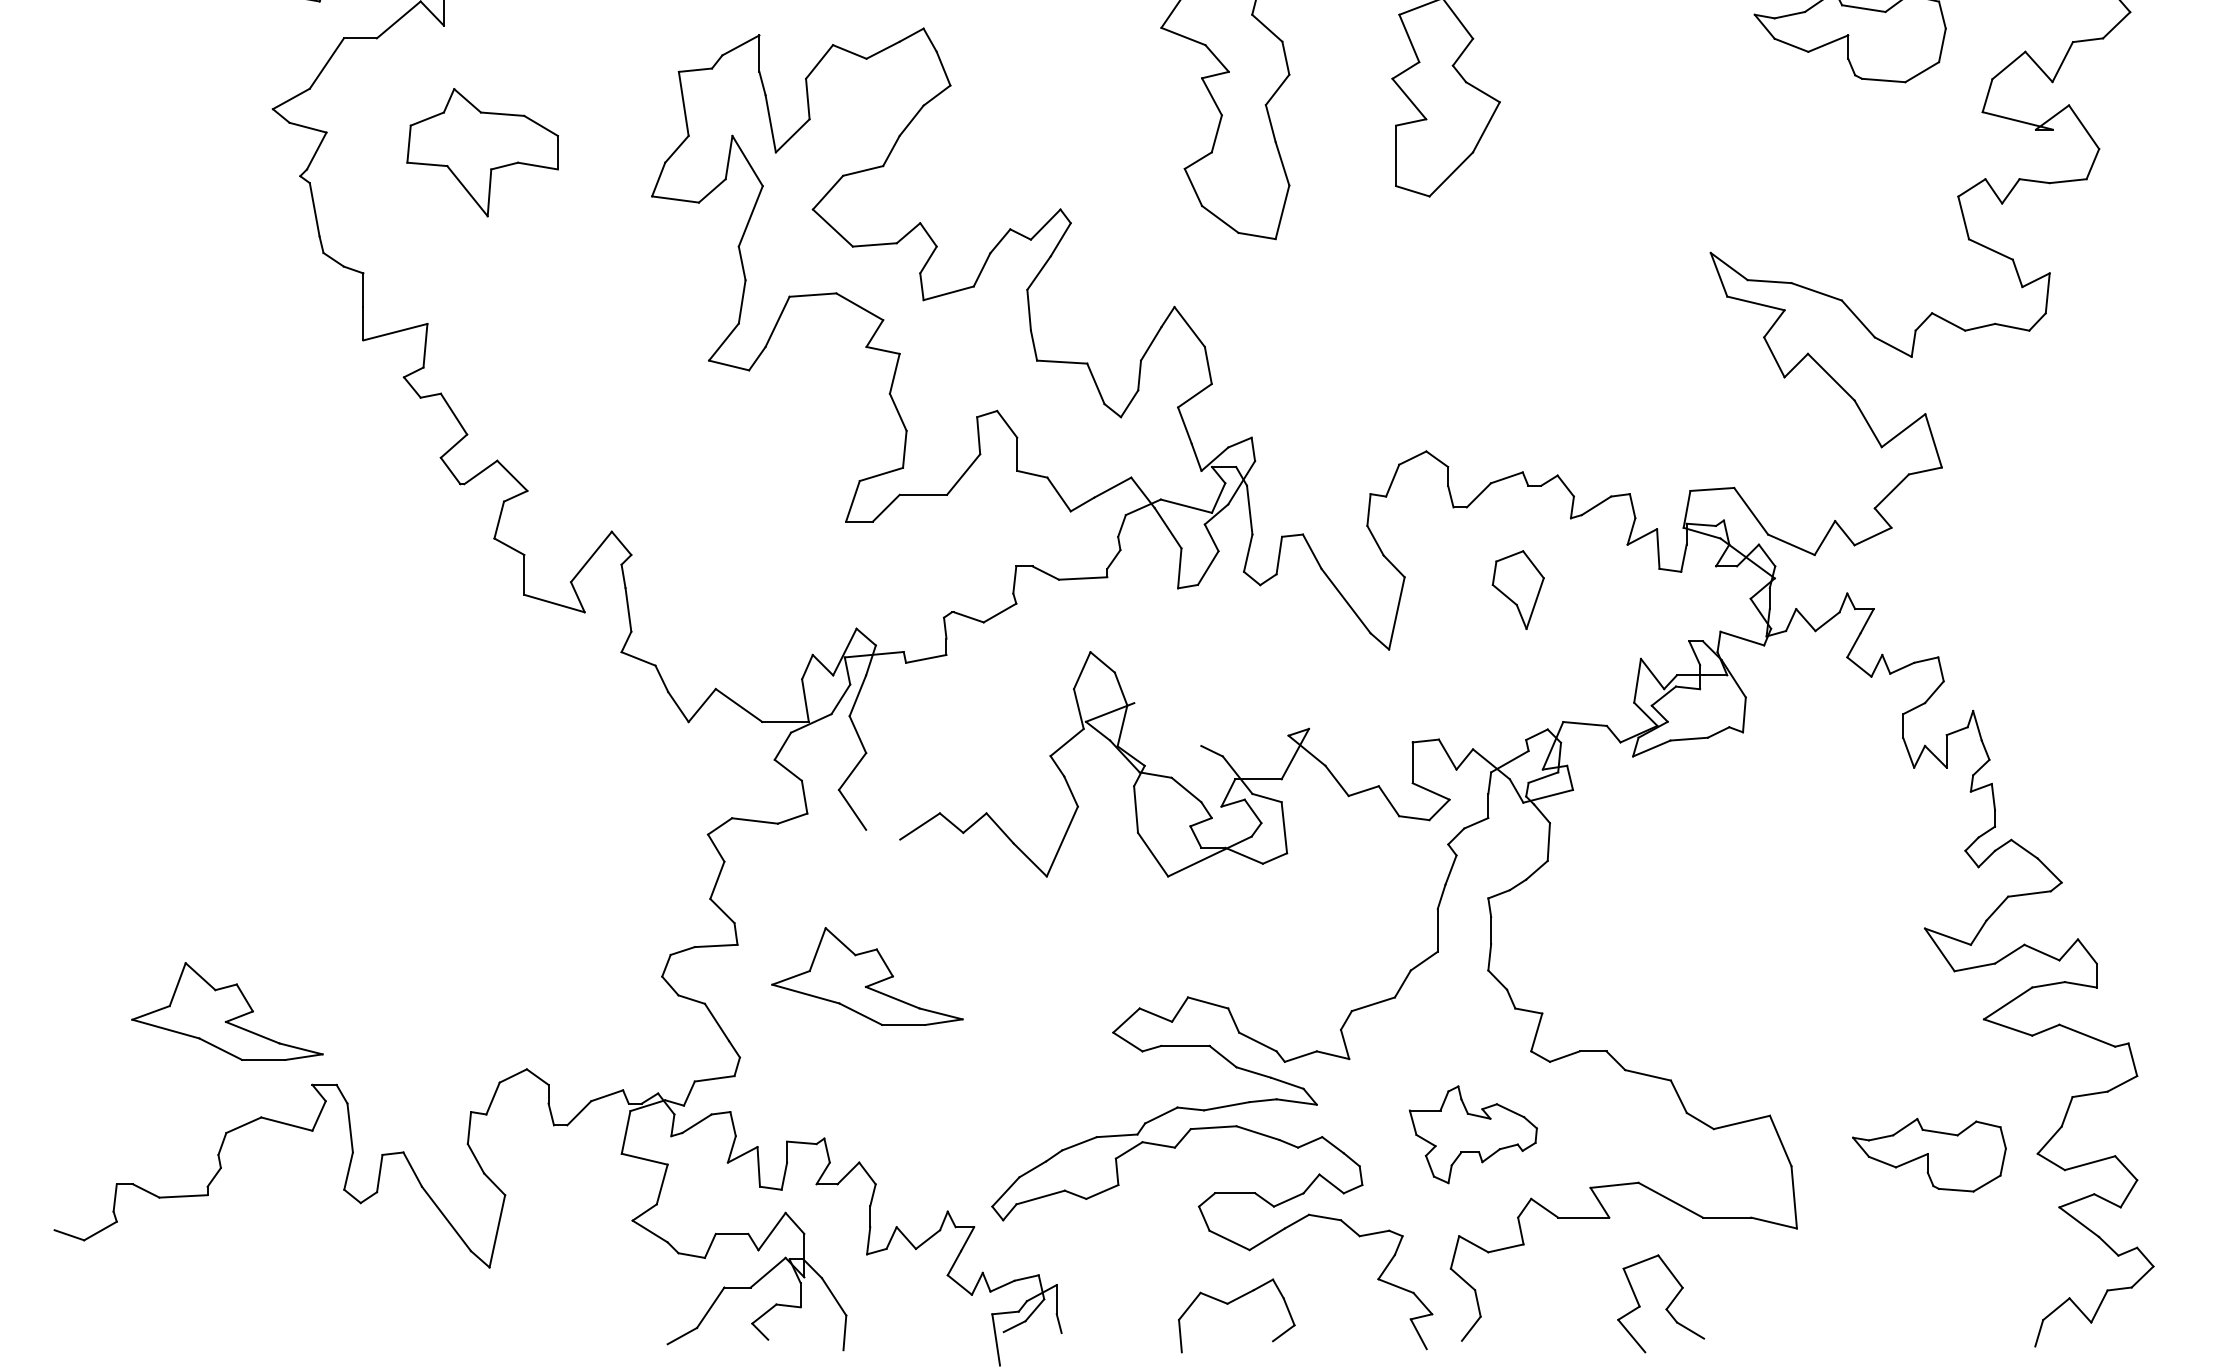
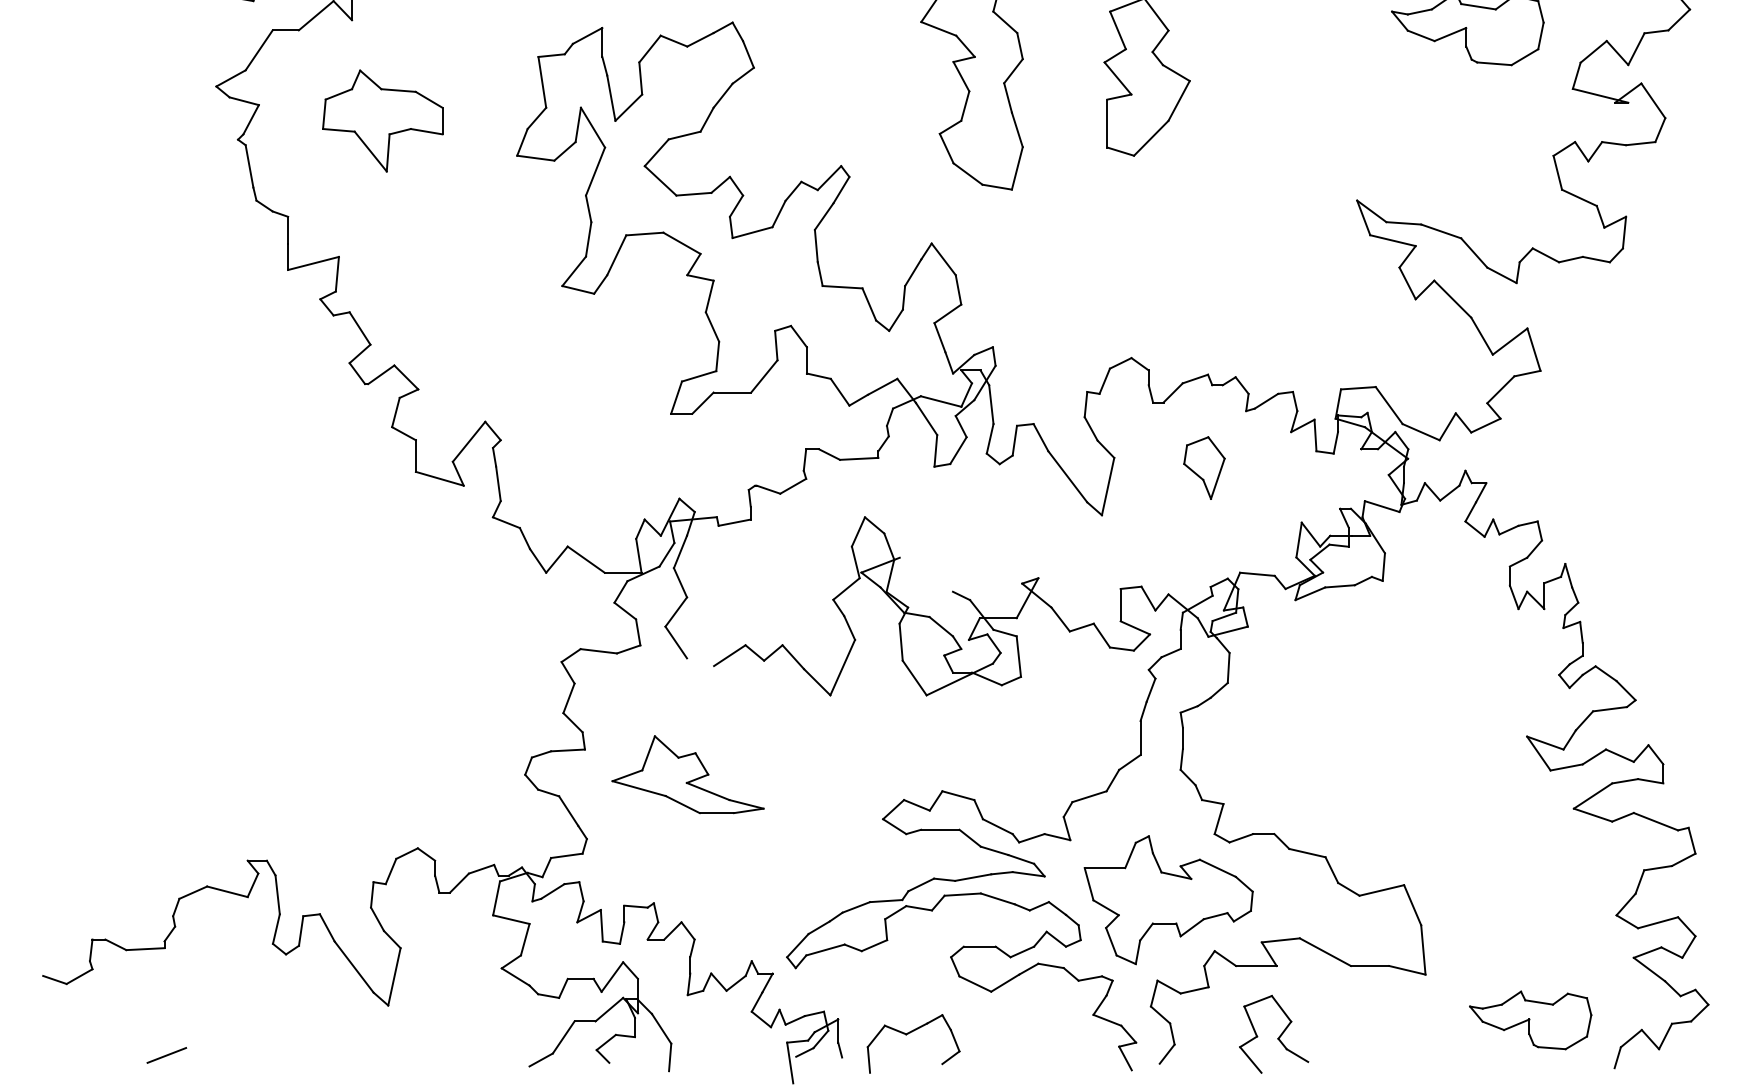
part: (227, 1011) -> (180, 802), removed
part: (1473, 1134) -> (1168, 900), size x1.67
part: (1929, 1154) -> (1530, 1019), moved
part: (1230, 1303) -> (908, 1034), moved
part: (1666, 1307) -> (1278, 1037), moved
line: (210, 1330) -> (166, 1055), added

